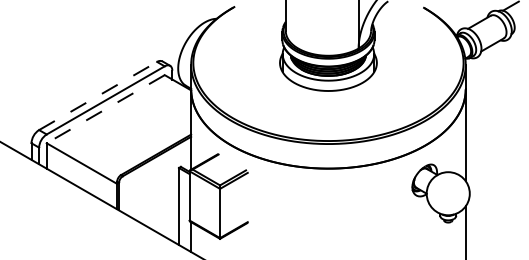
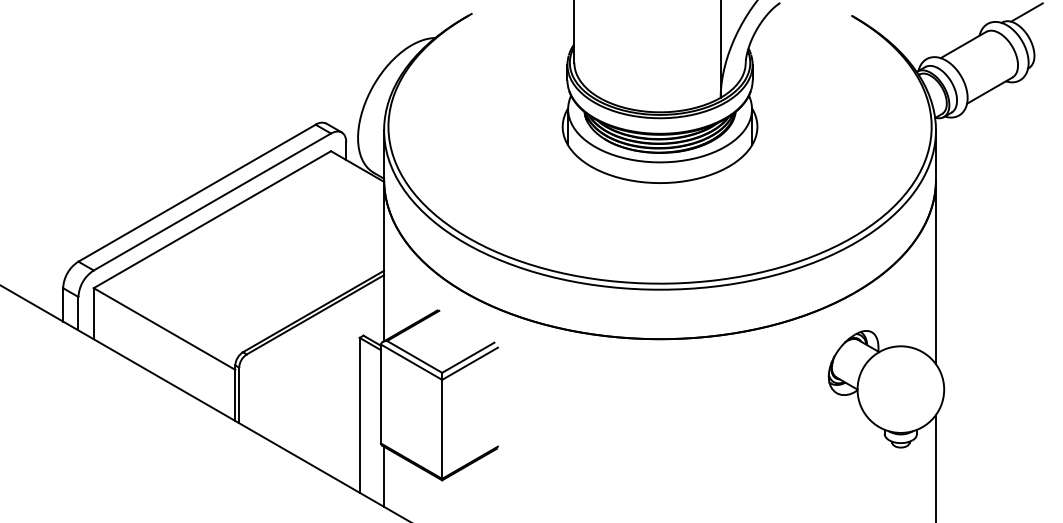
line: (98, 95) -> (197, 192), dashed -> solid
line: (105, 109) -> (211, 220), dashed -> solid

